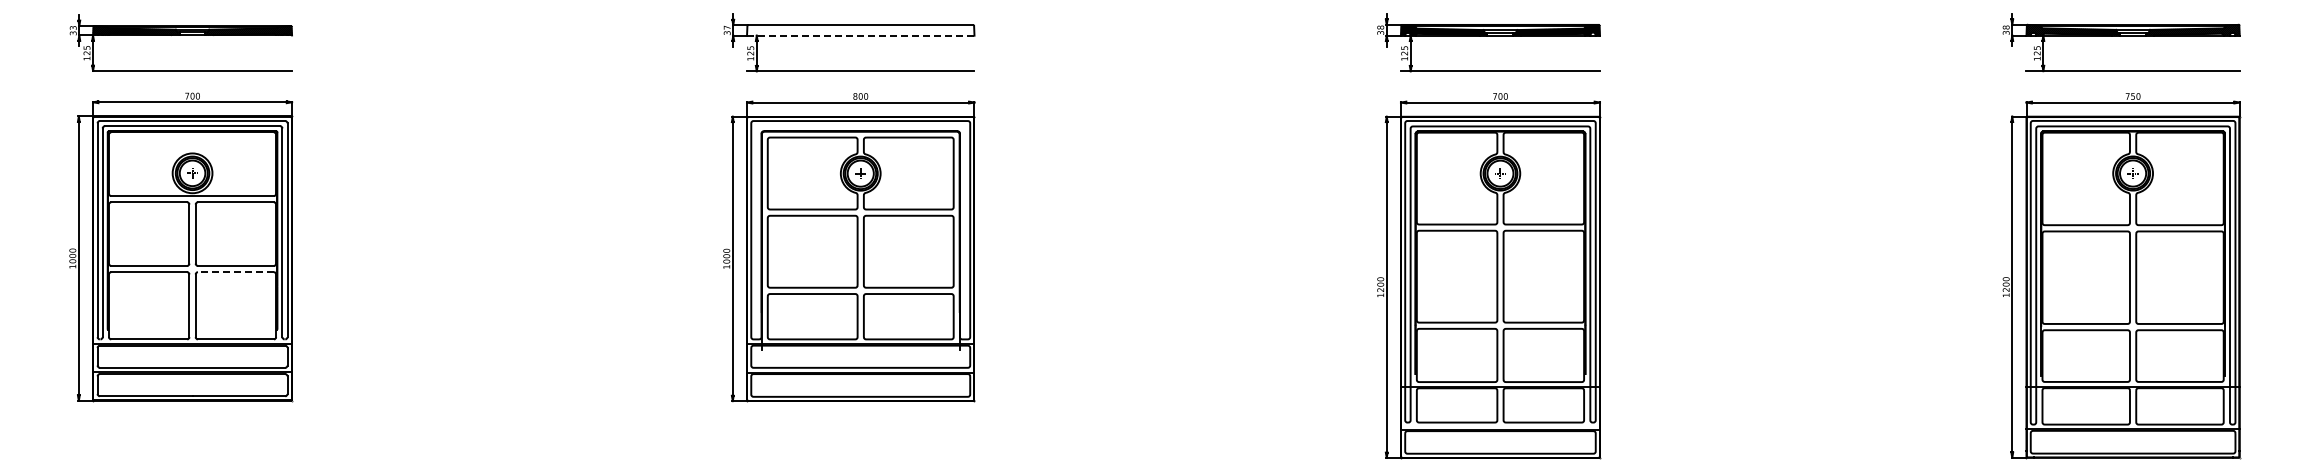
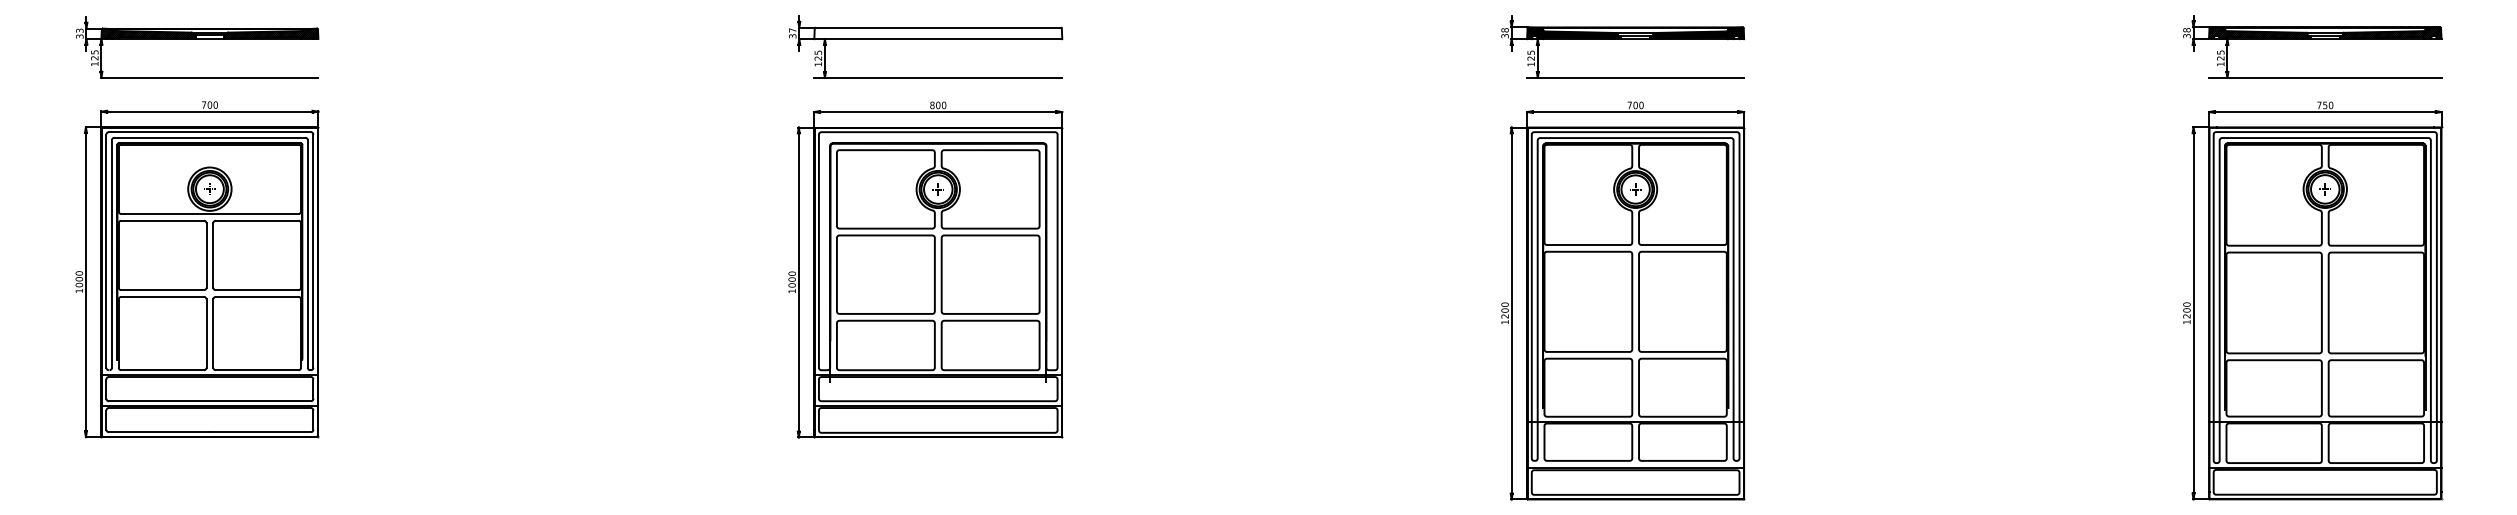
line: (860, 35) -> (938, 38), dashed -> solid
line: (235, 272) -> (256, 297), dashed -> solid

